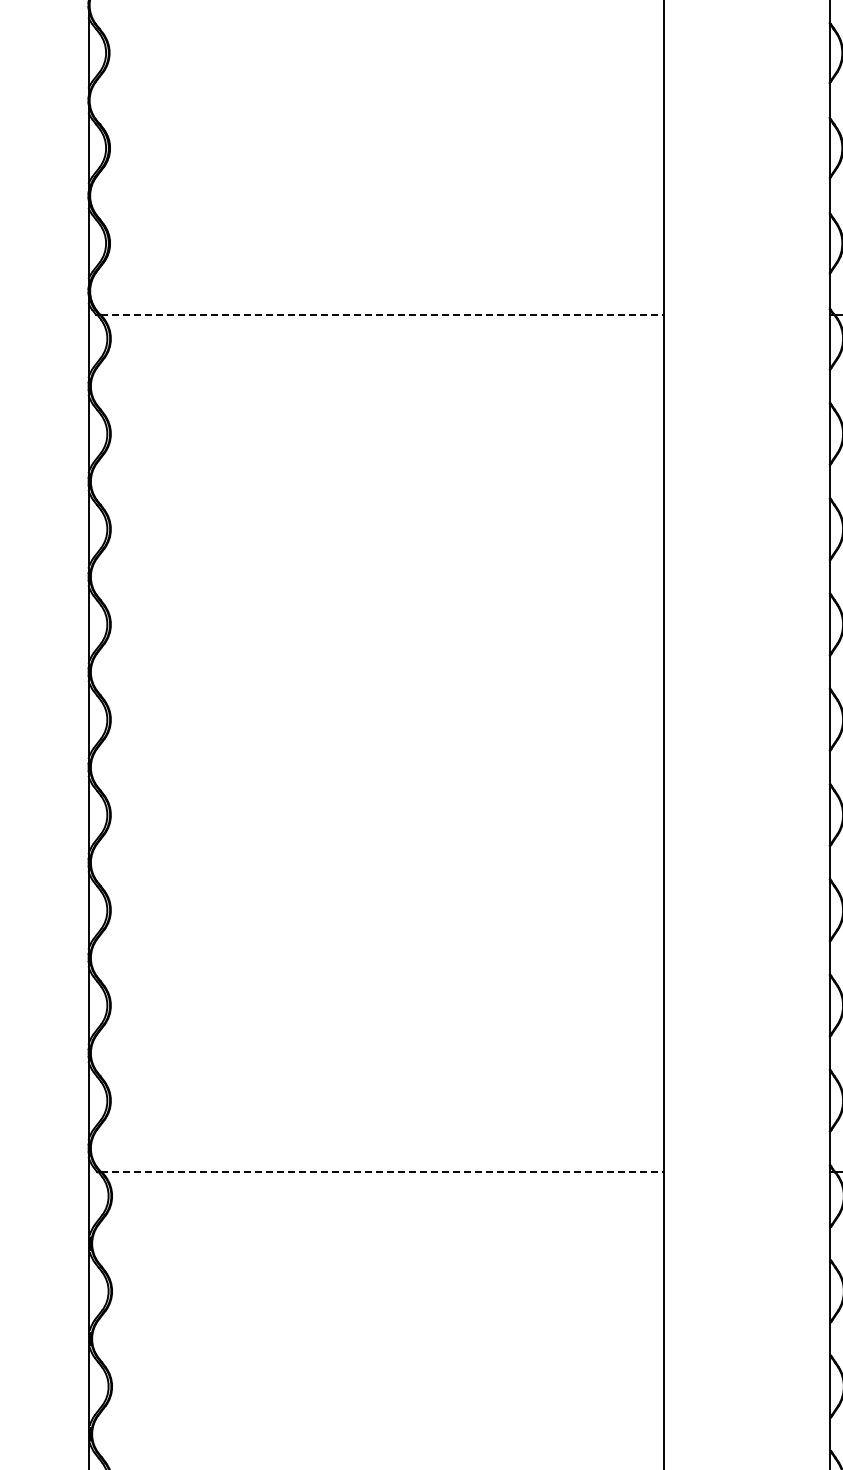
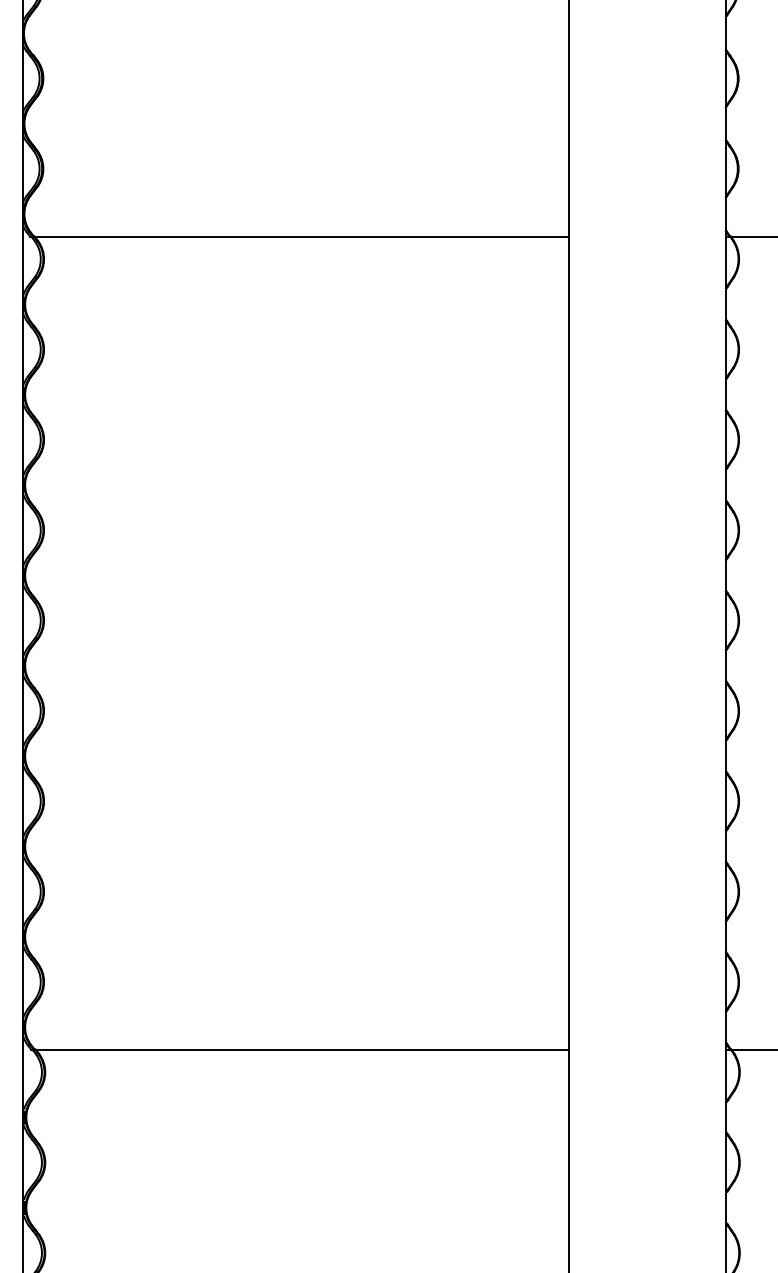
line: (382, 314) -> (301, 236), dashed -> solid
line: (382, 1172) -> (301, 1049), dashed -> solid

